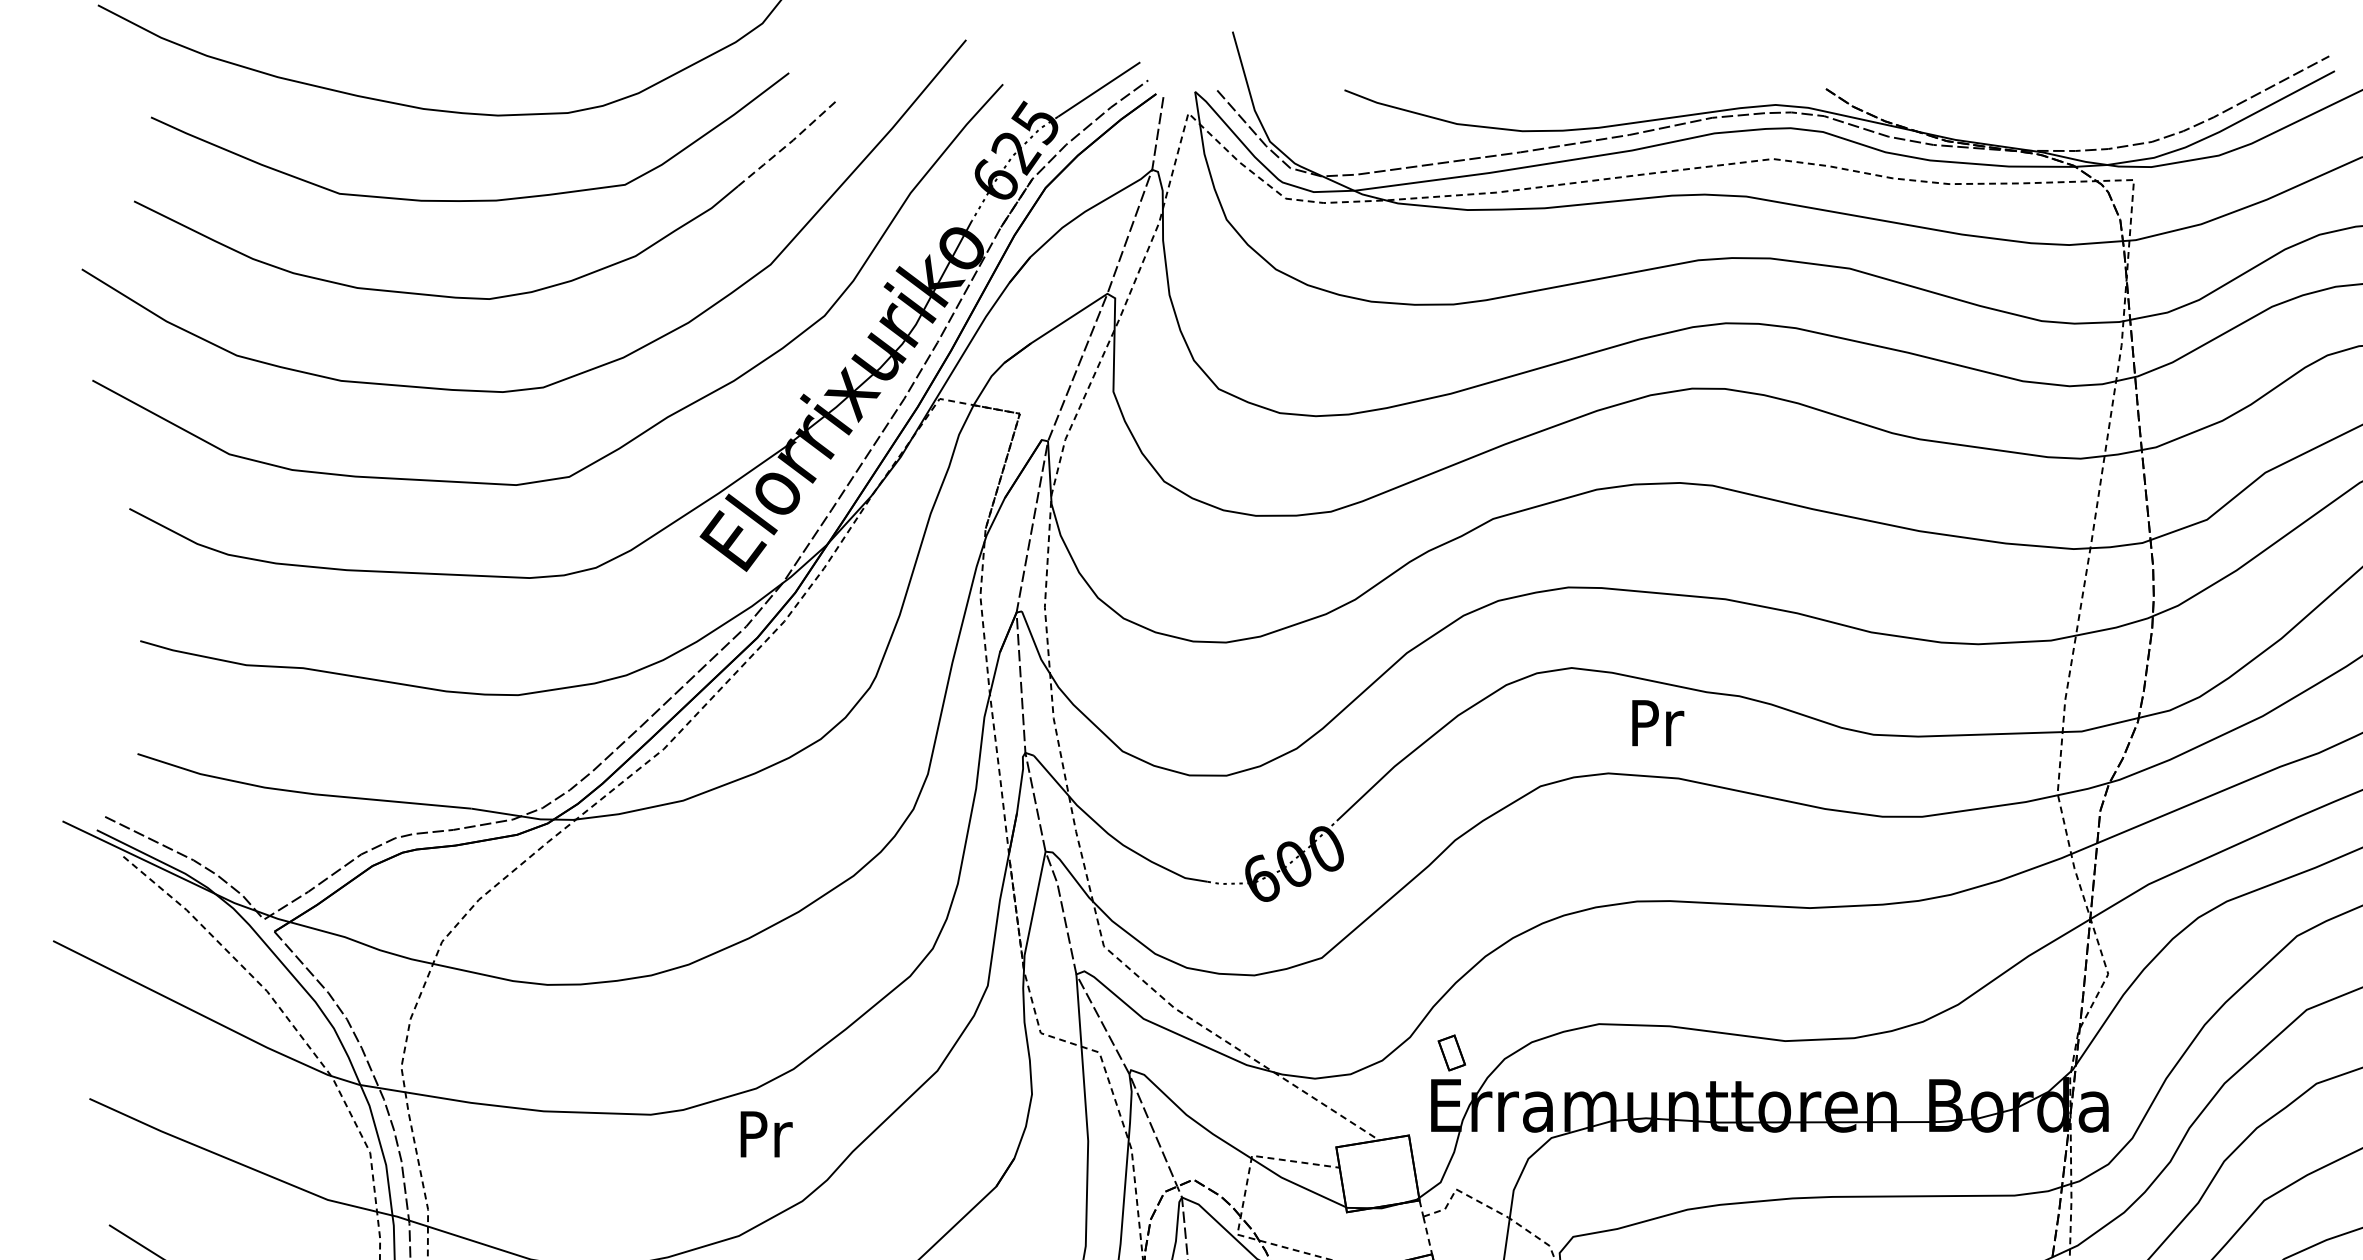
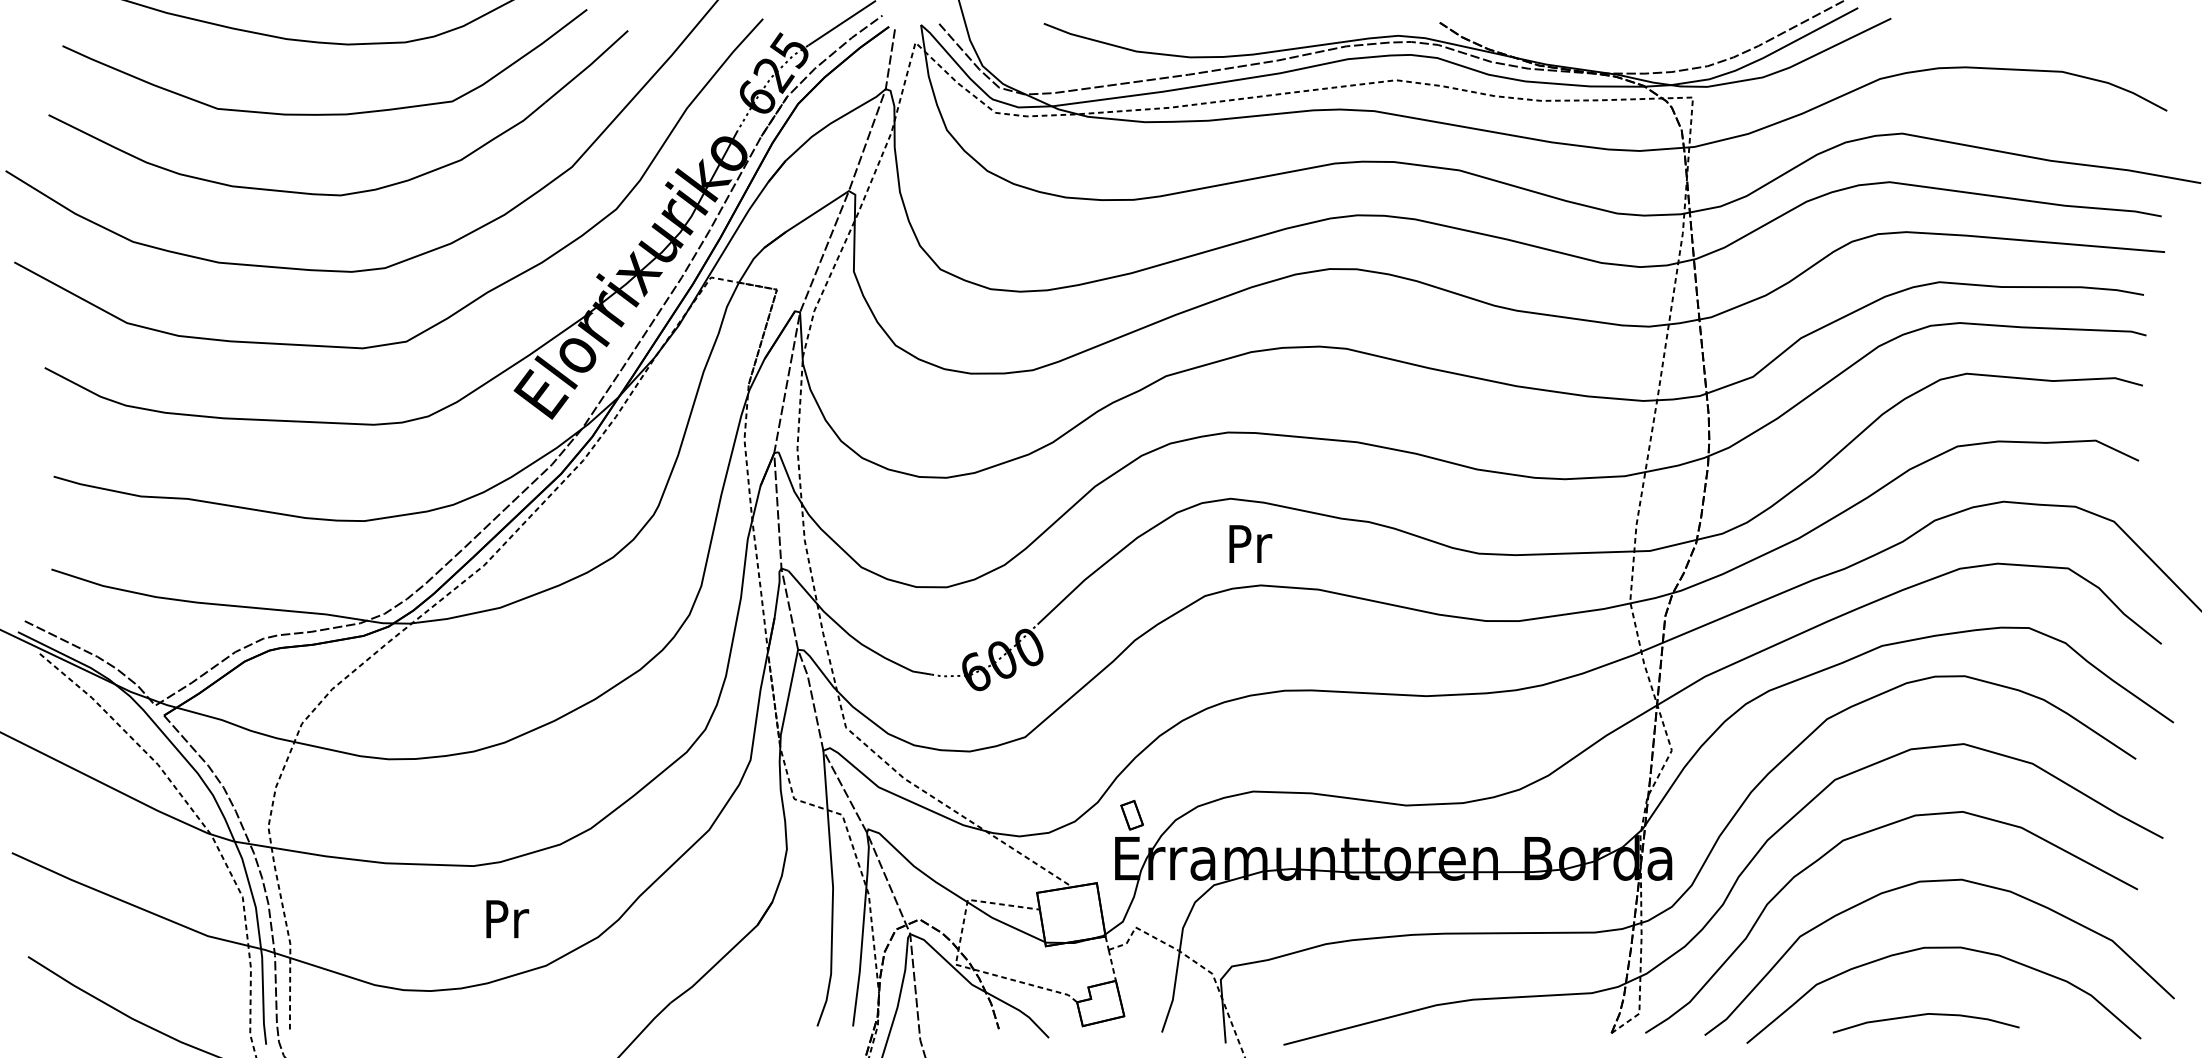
line: (789, 143) -> (587, 67), dashed -> solid
text: (1657, 722) -> (1250, 543), moved
text: (766, 1134) -> (507, 919), moved

